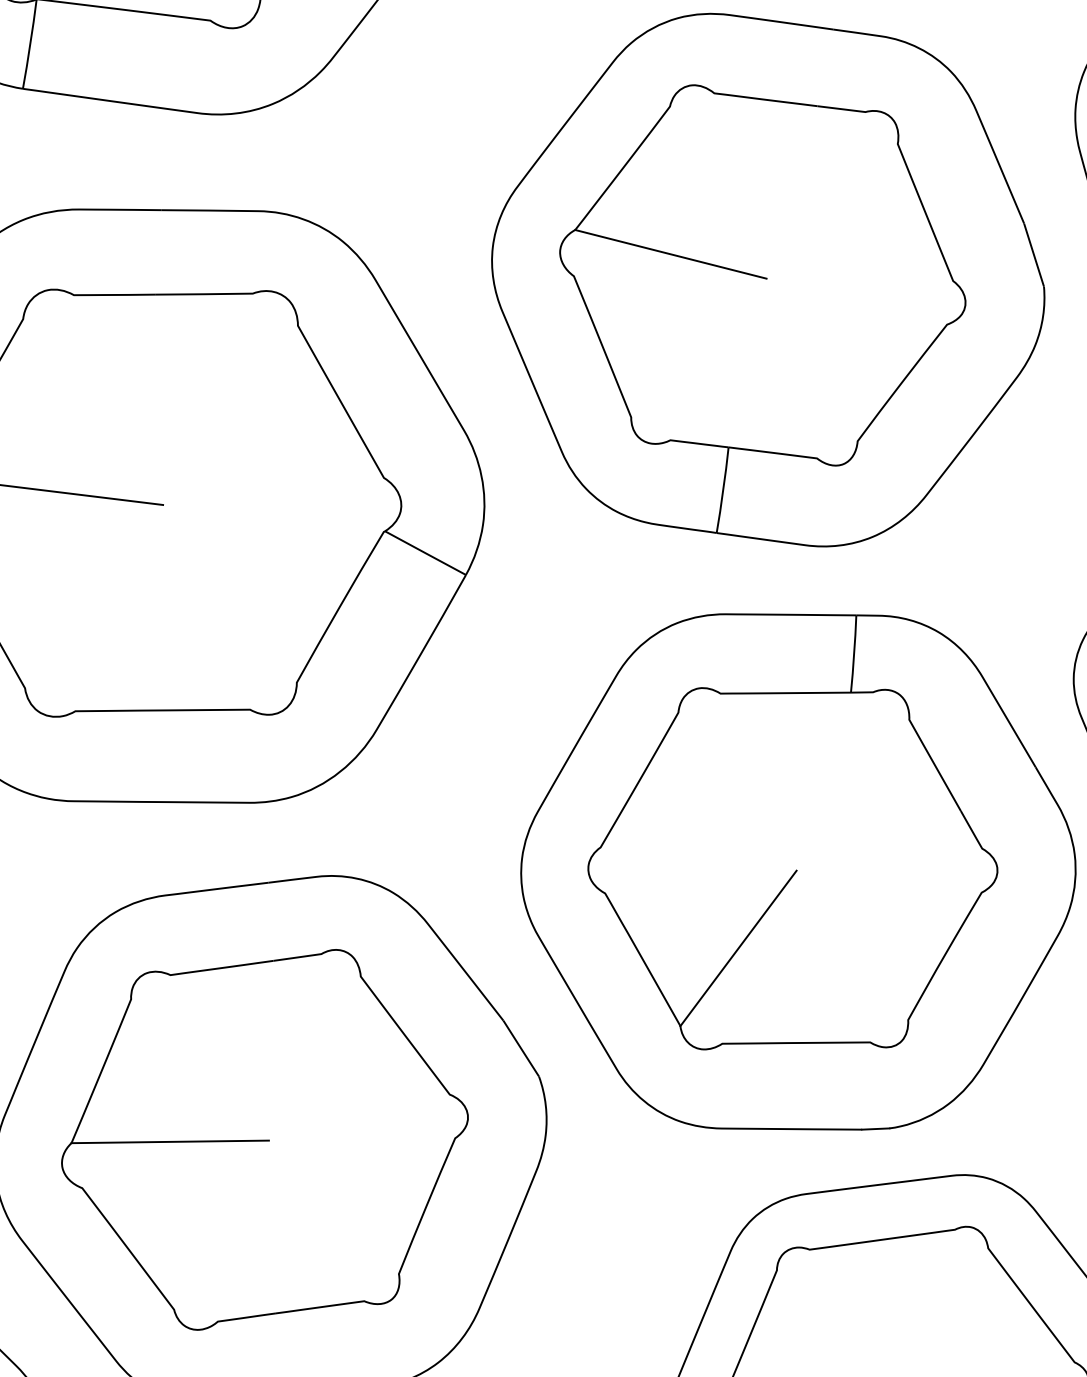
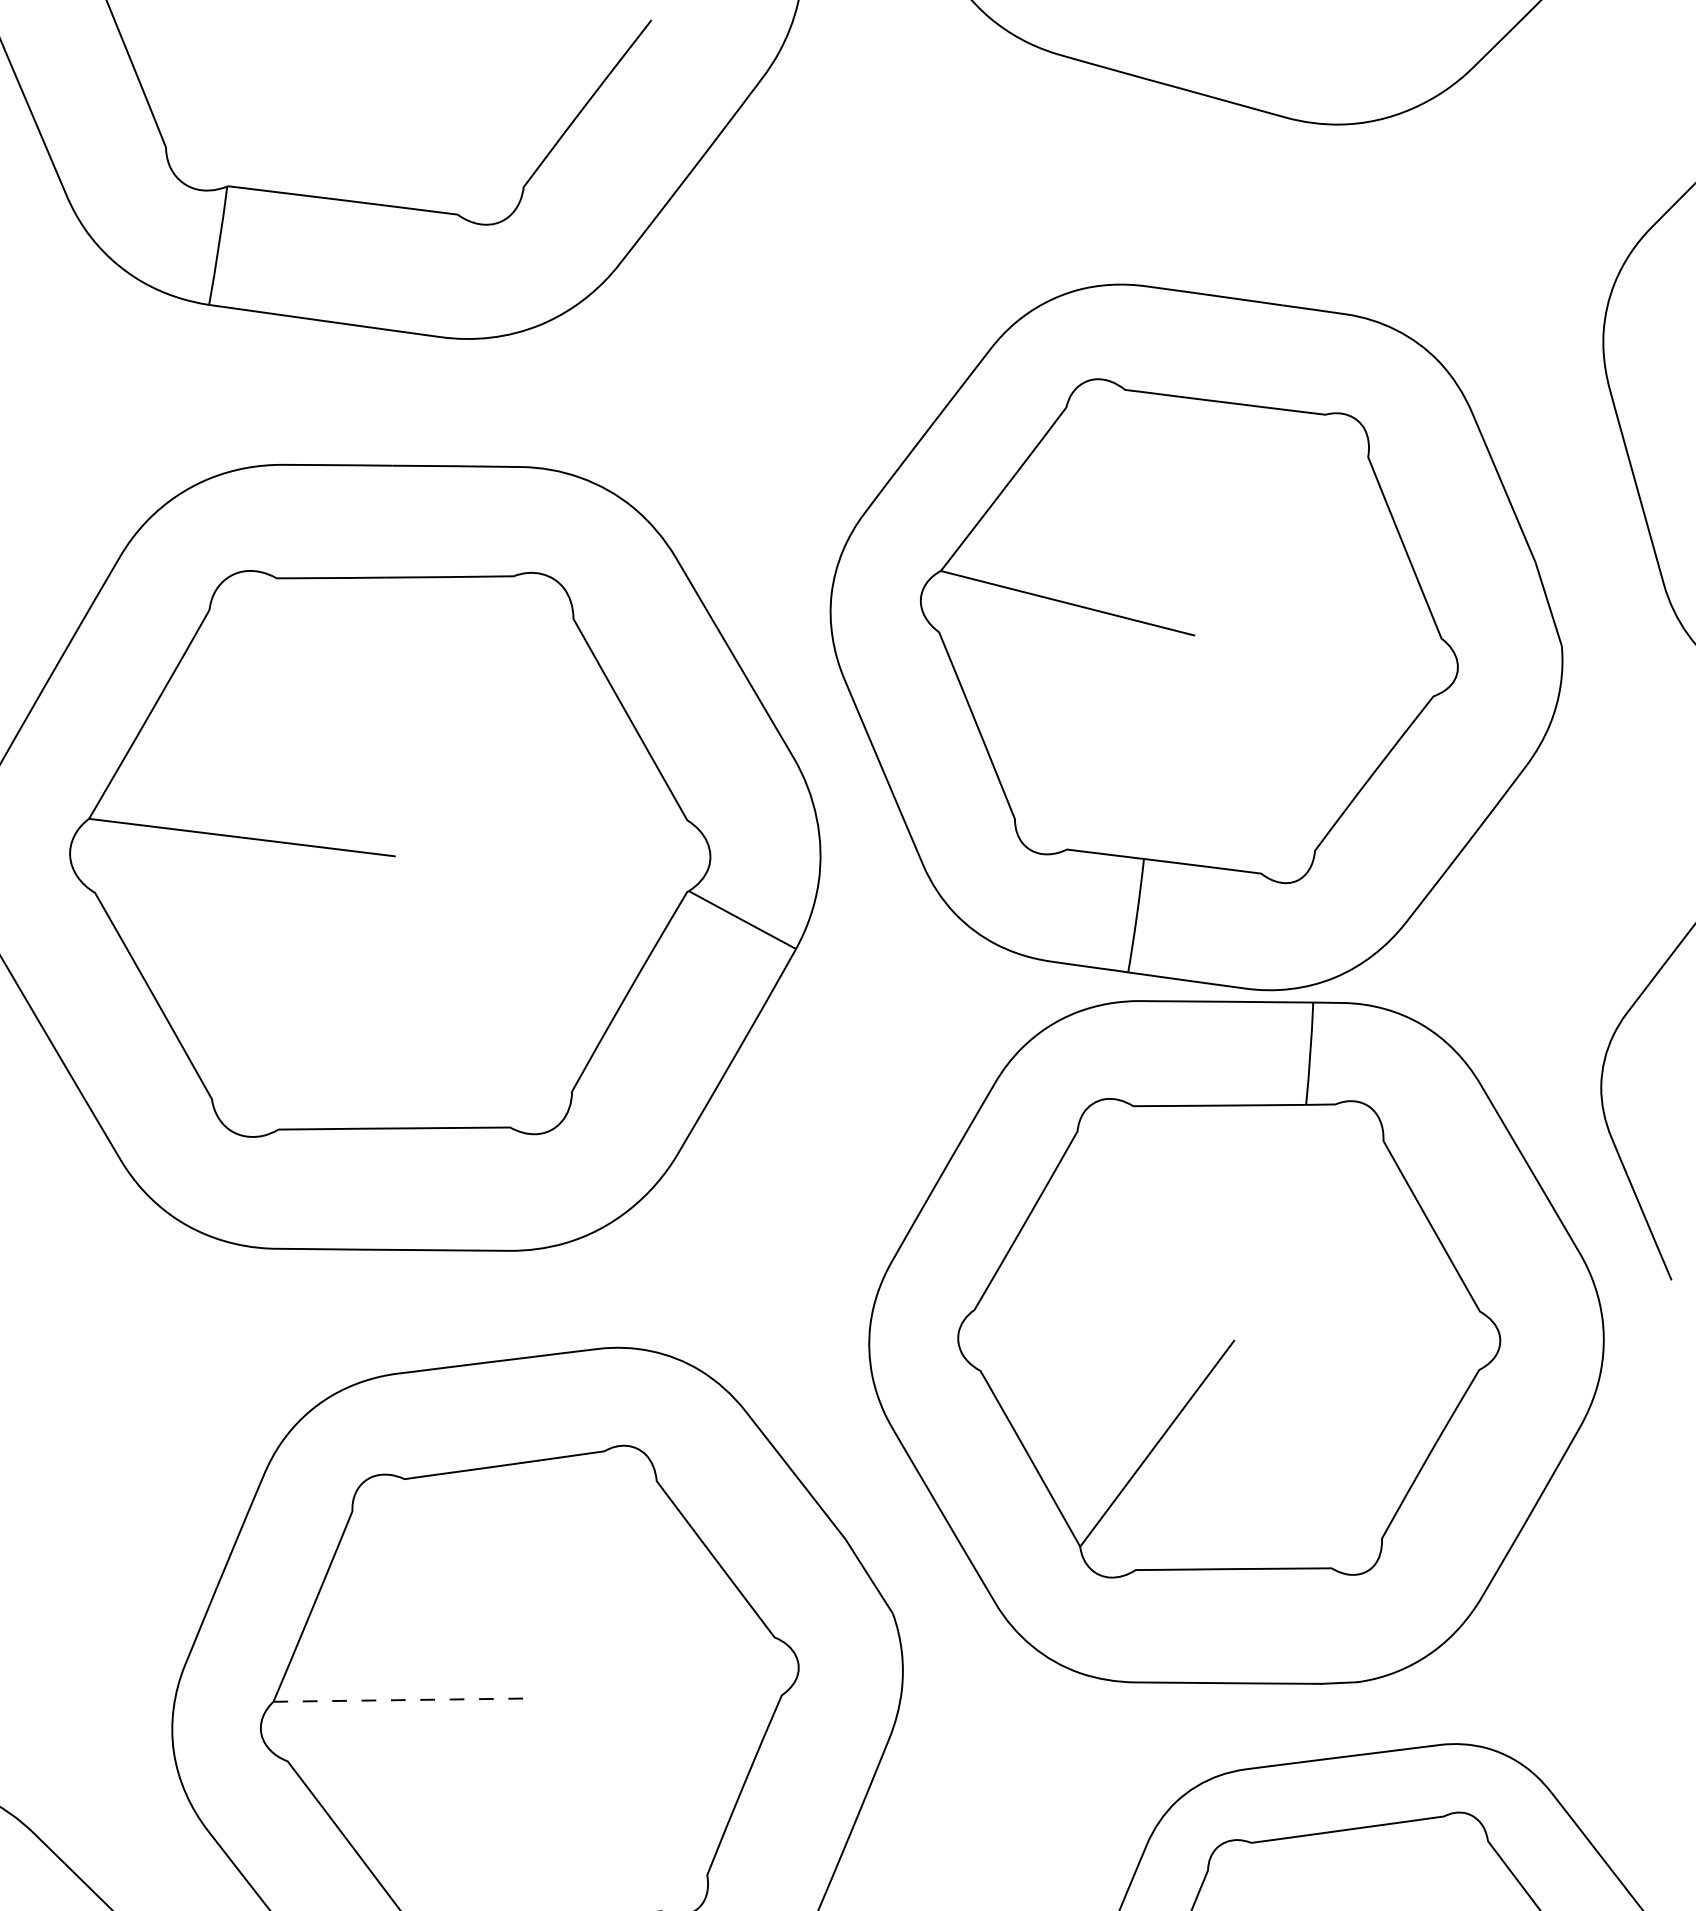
part: (768, 280) -> (1196, 637), moved
line: (170, 1142) -> (404, 1700), solid -> dashed

